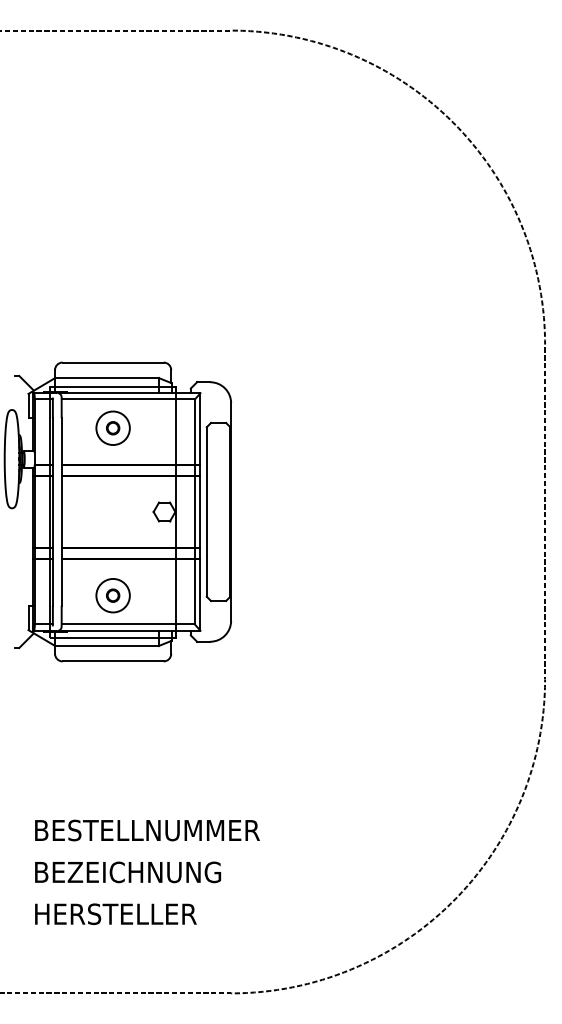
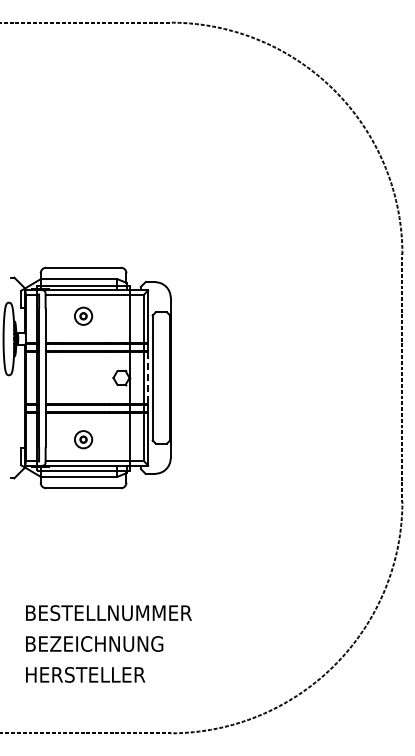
part: (113, 428) -> (83, 316), size x0.7
line: (201, 512) -> (148, 378), solid -> dashed
part: (113, 595) -> (83, 439), size x0.7

